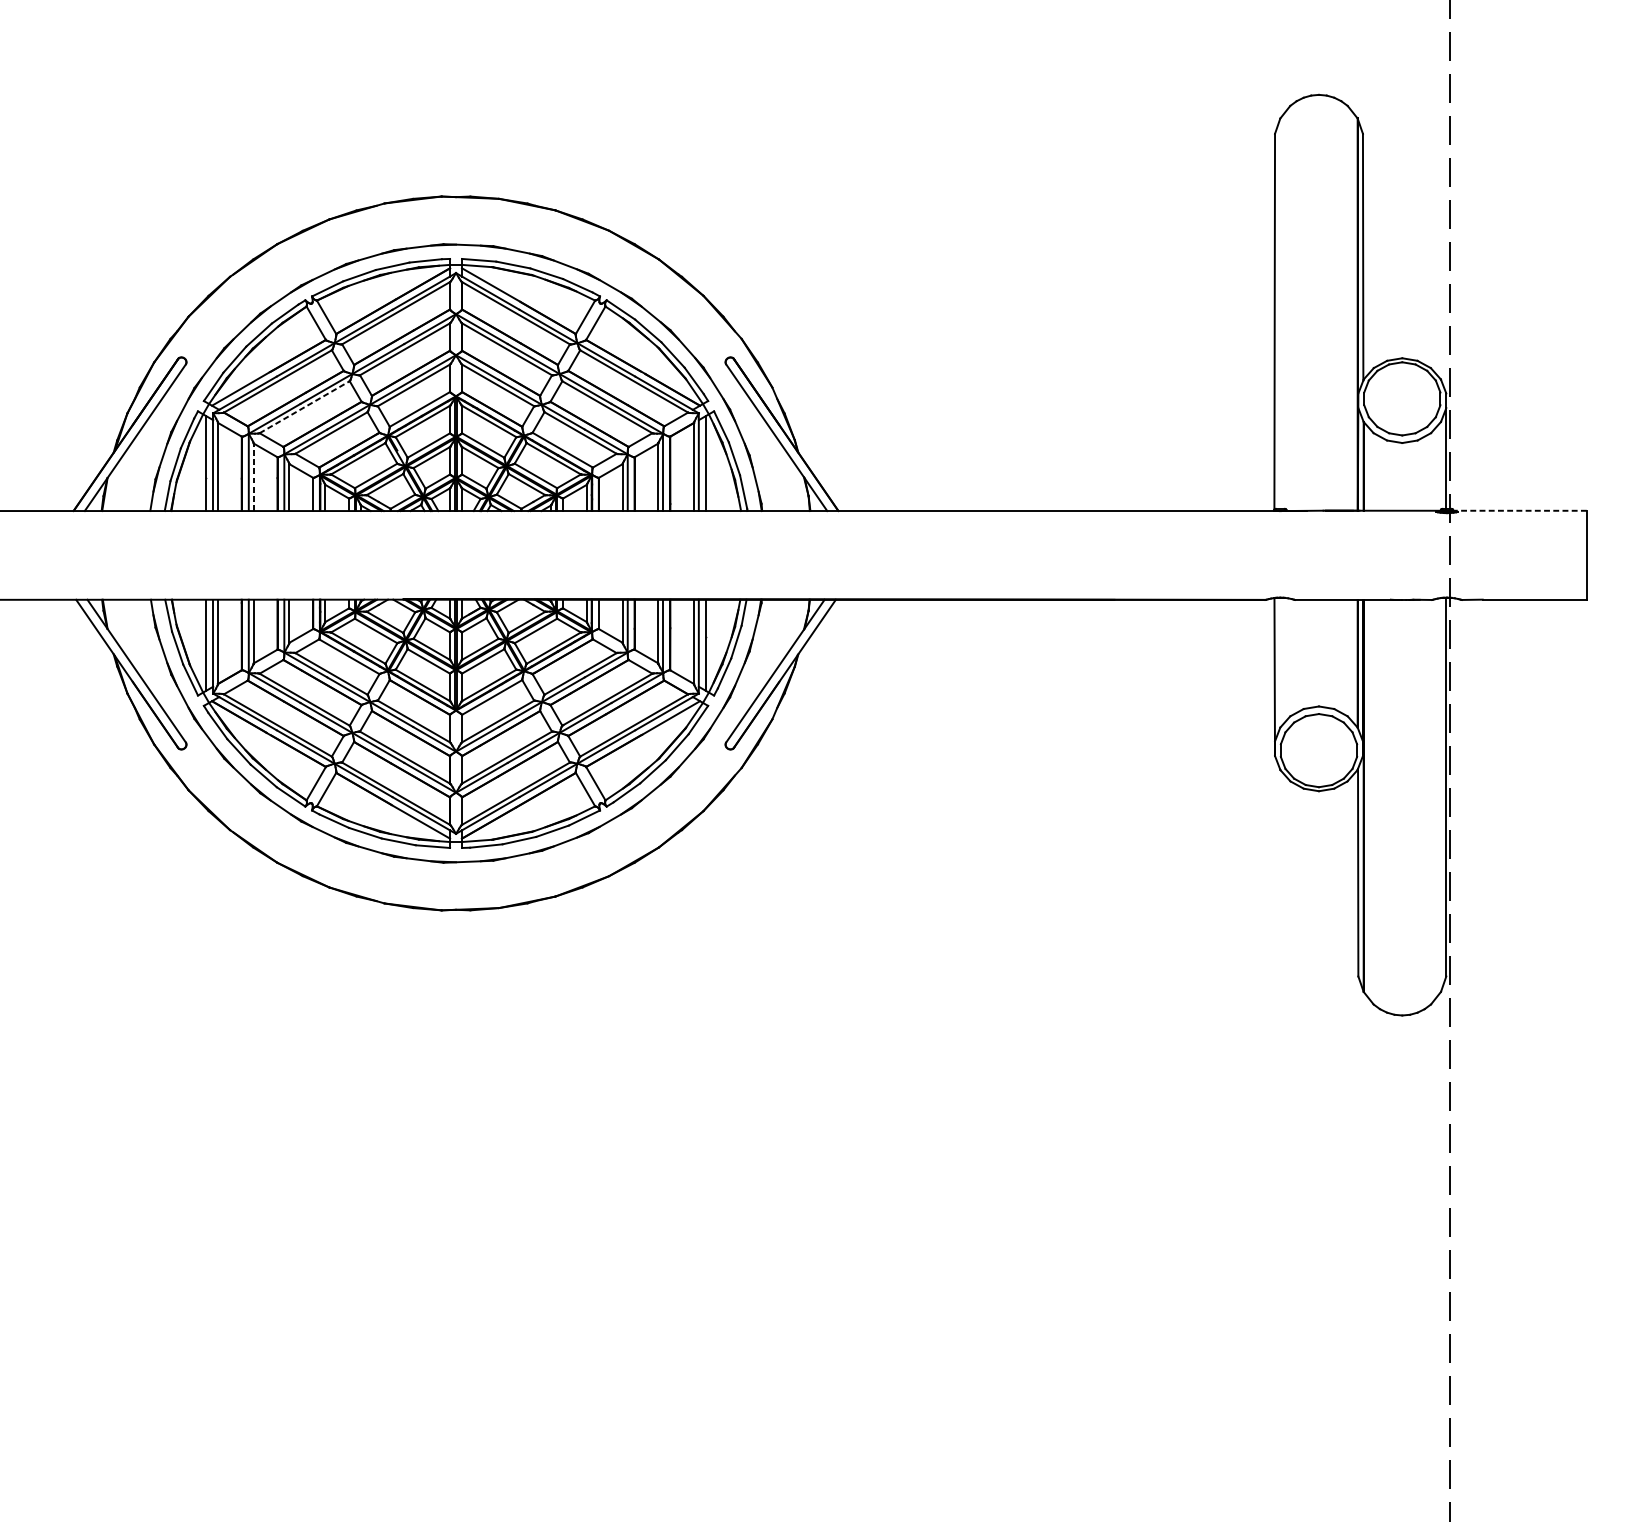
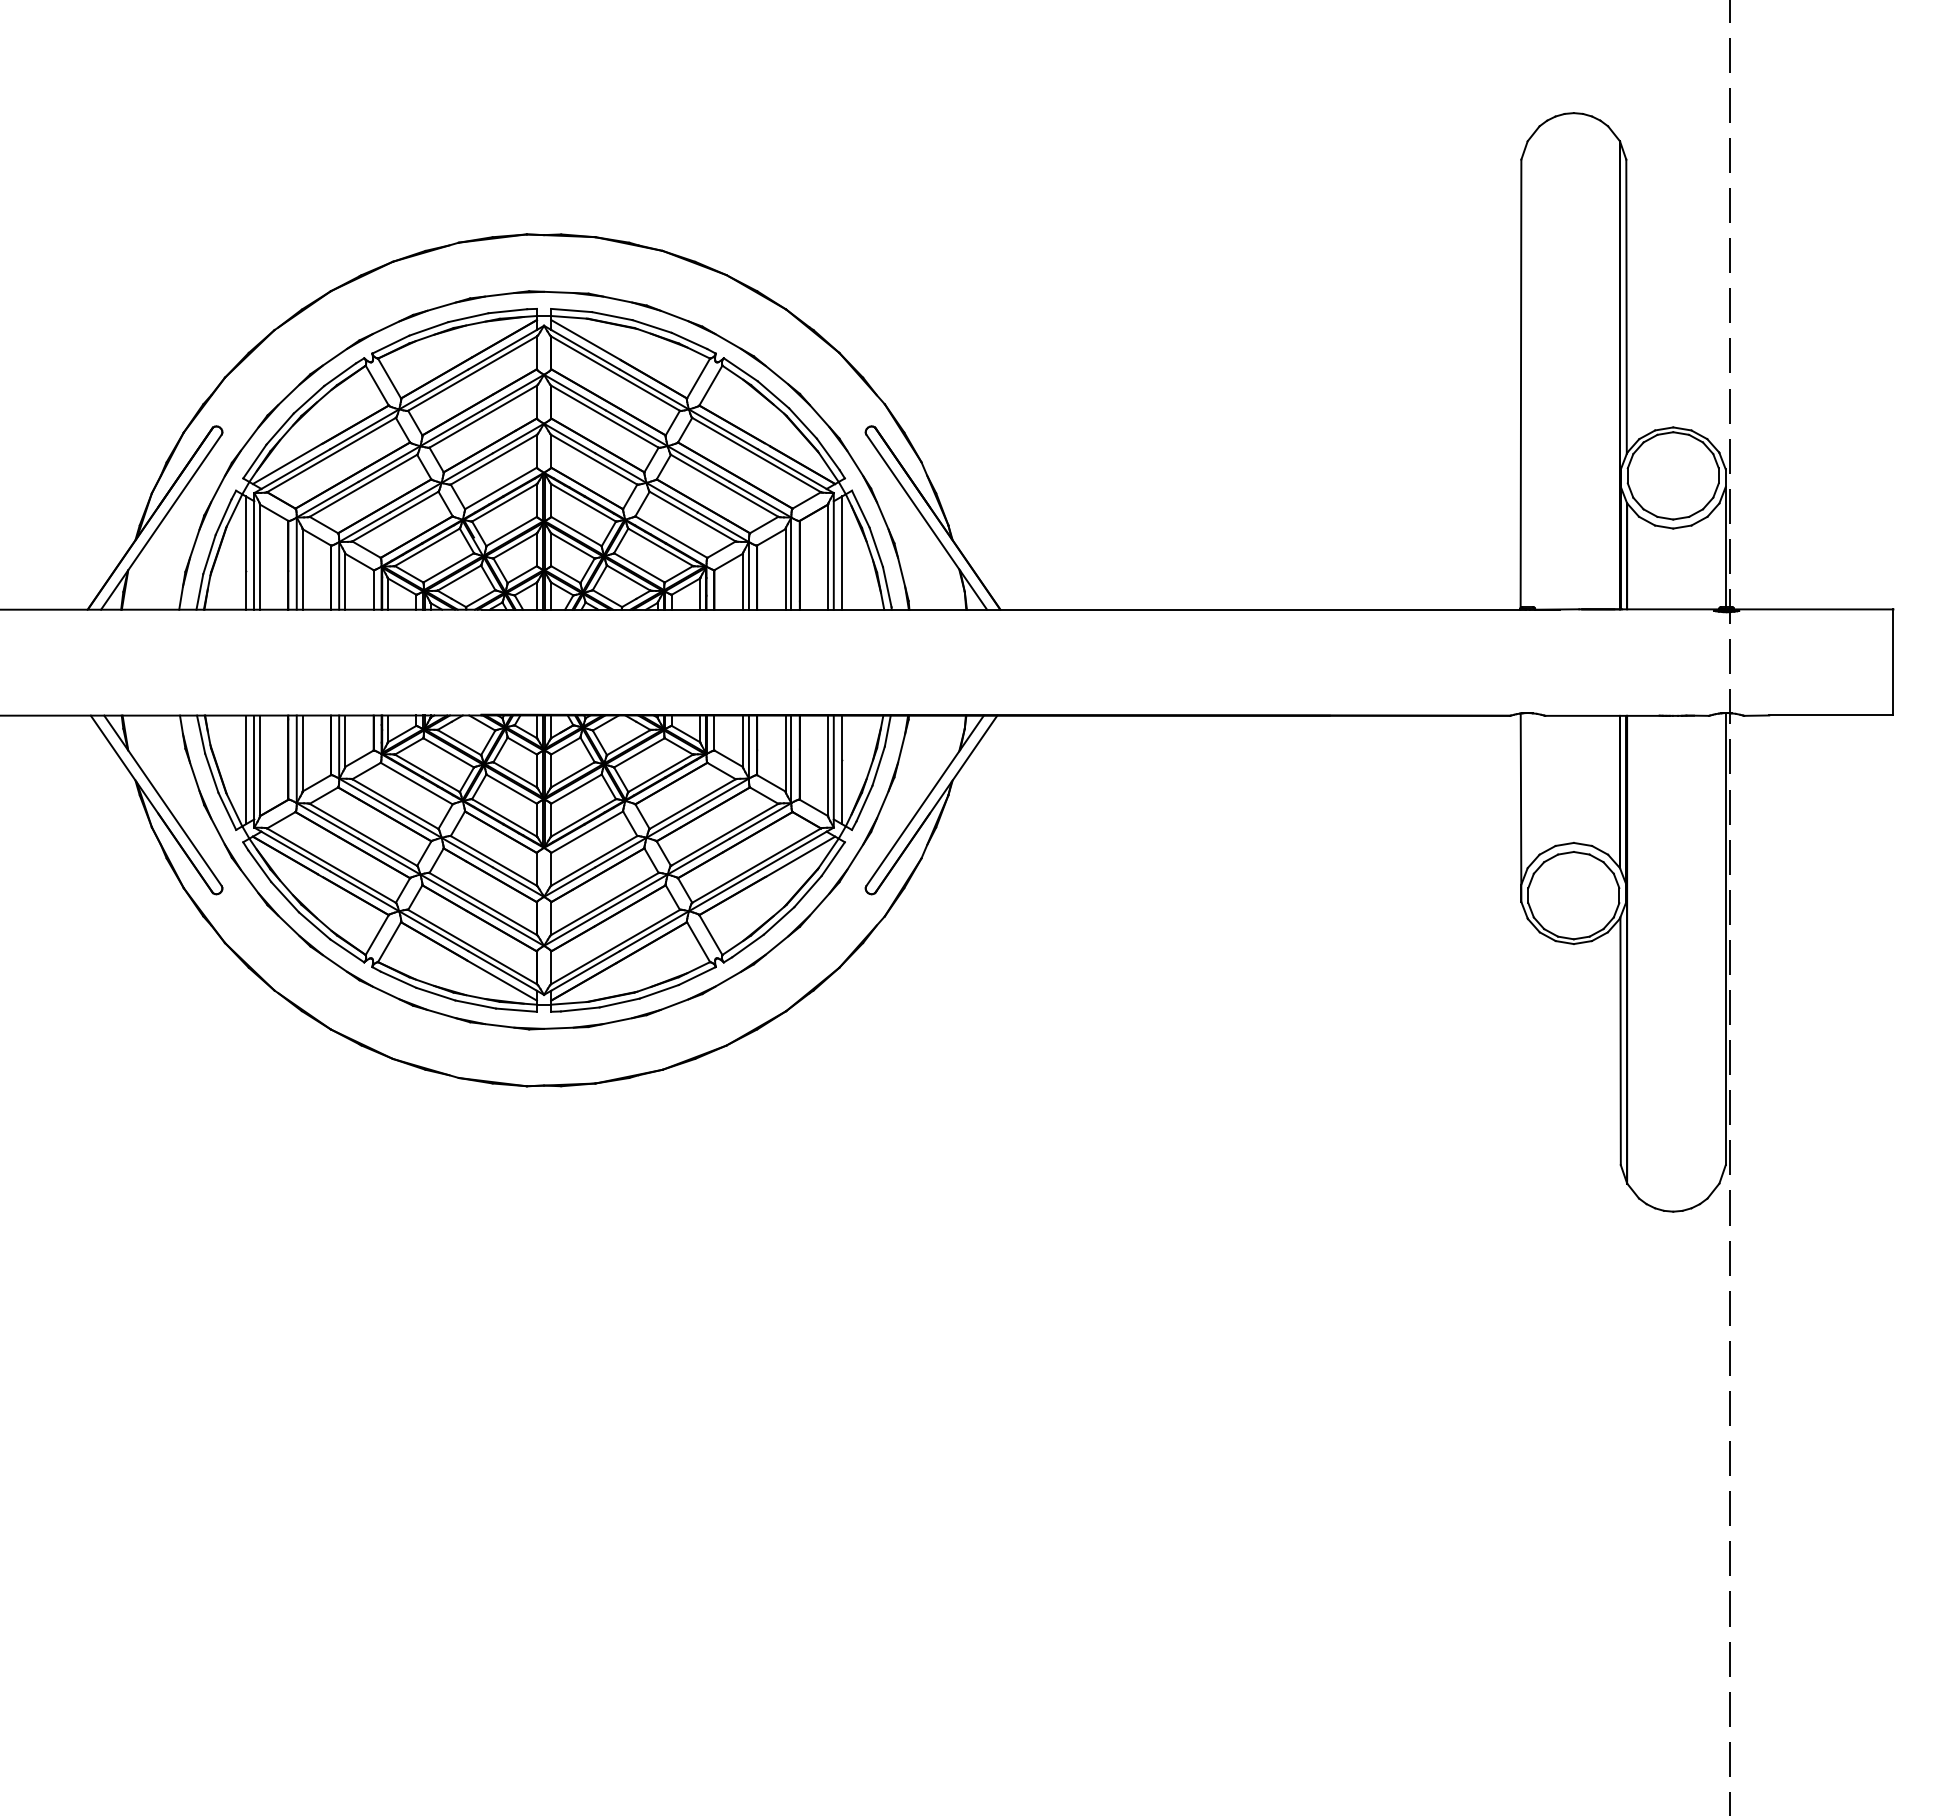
line: (304, 406) -> (363, 485), dashed -> solid
line: (253, 476) -> (302, 568), dashed -> solid
line: (1519, 510) -> (1813, 609), dashed -> solid

